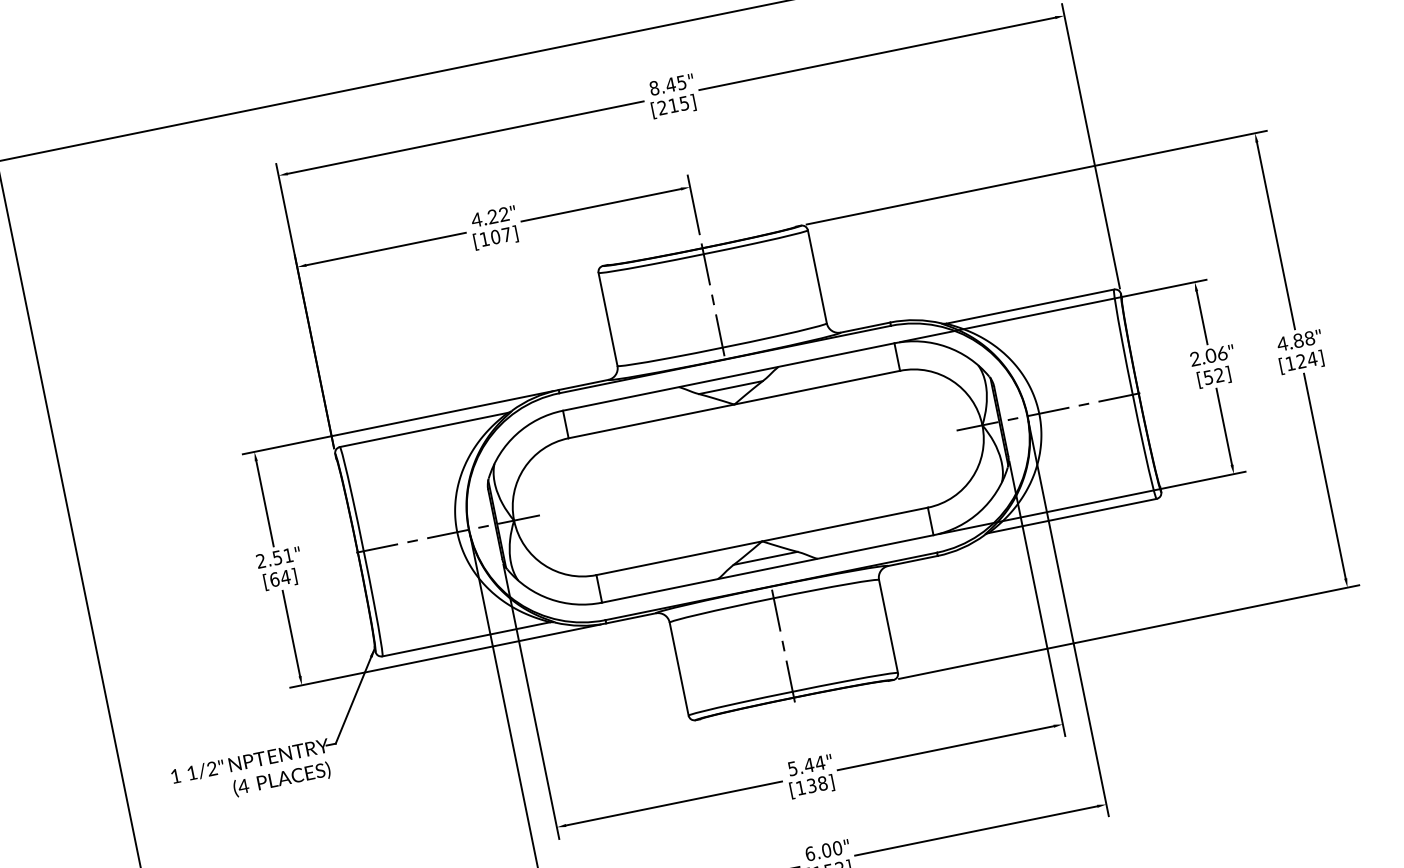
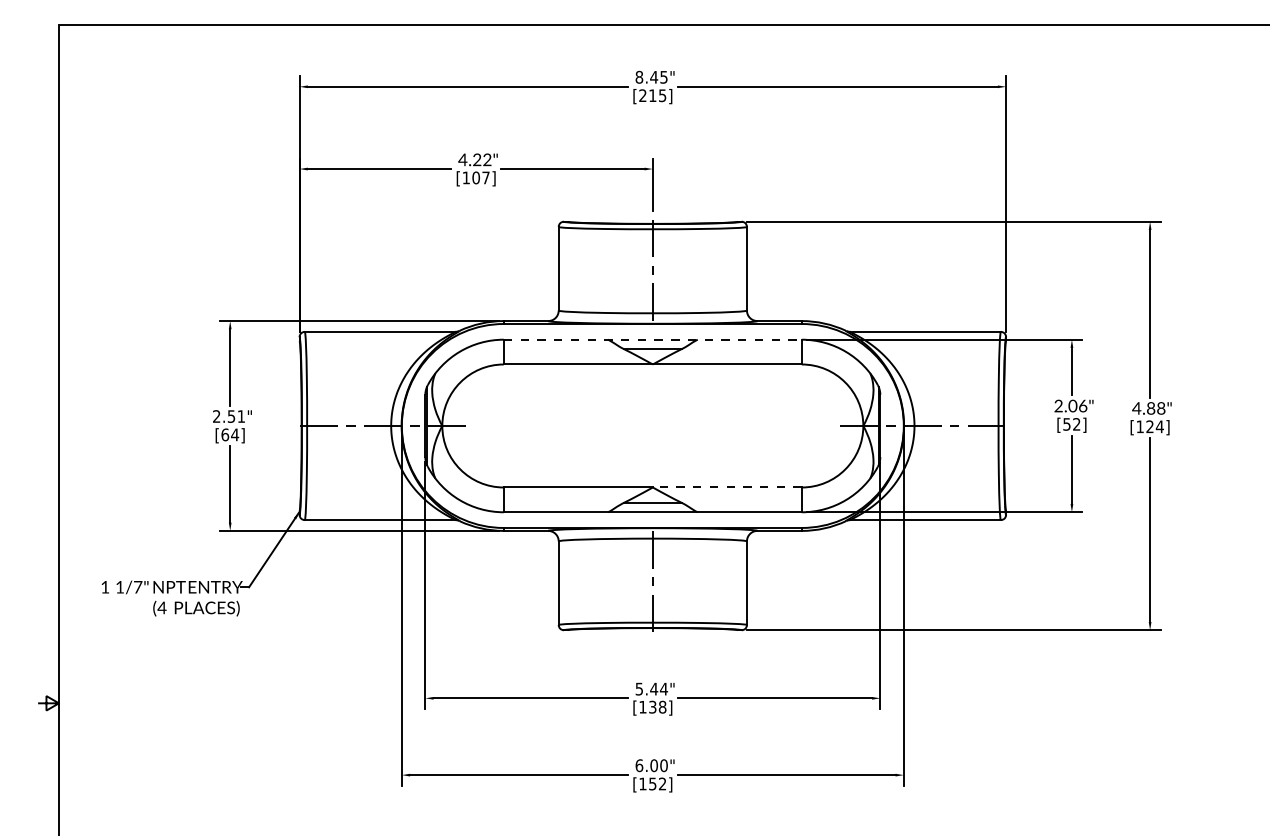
line: (728, 376) -> (652, 339), solid -> dashed
line: (844, 524) -> (726, 487), solid -> dashed
text: (212, 767) -> (138, 586), 1/2" -> 1/7"

